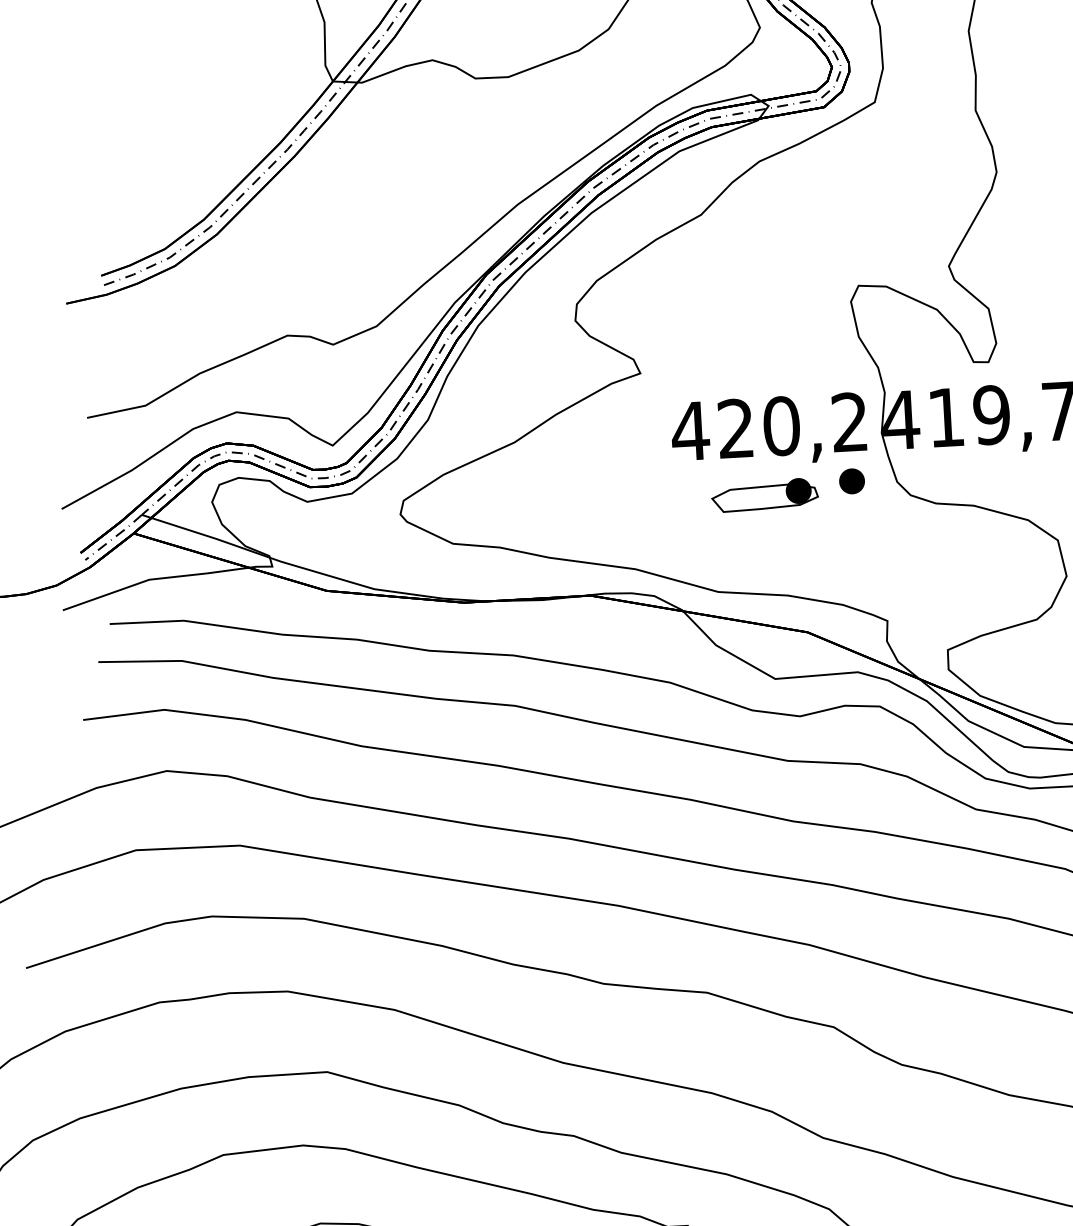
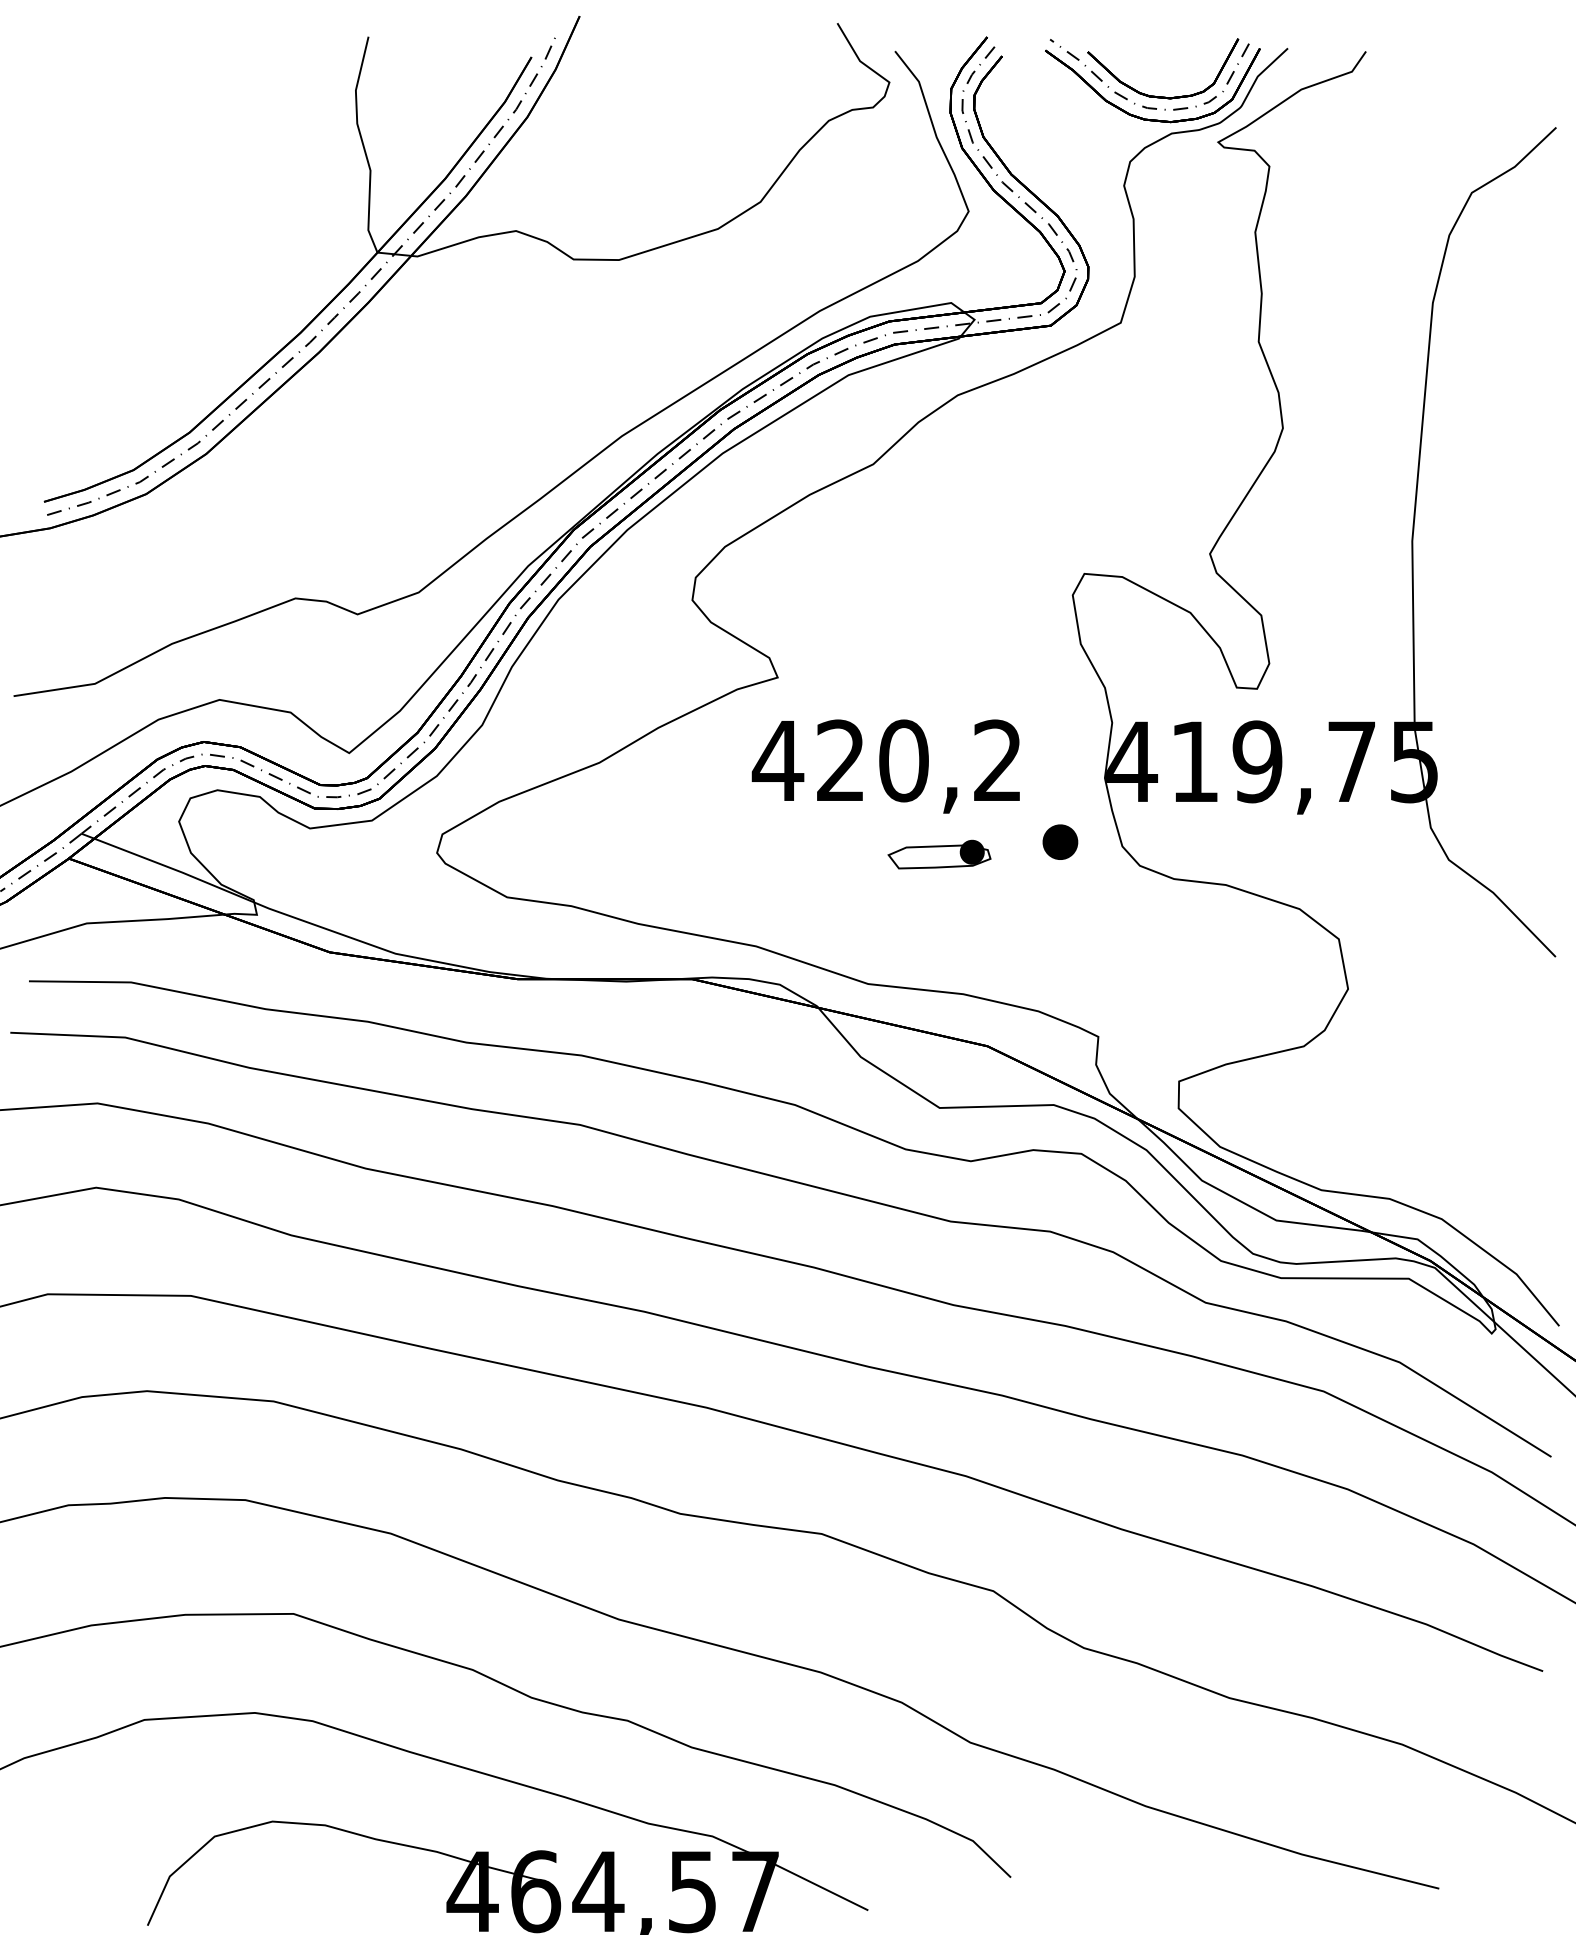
text: (768, 430) -> (885, 766), moved
part: (764, 495) -> (939, 854), size x0.7

